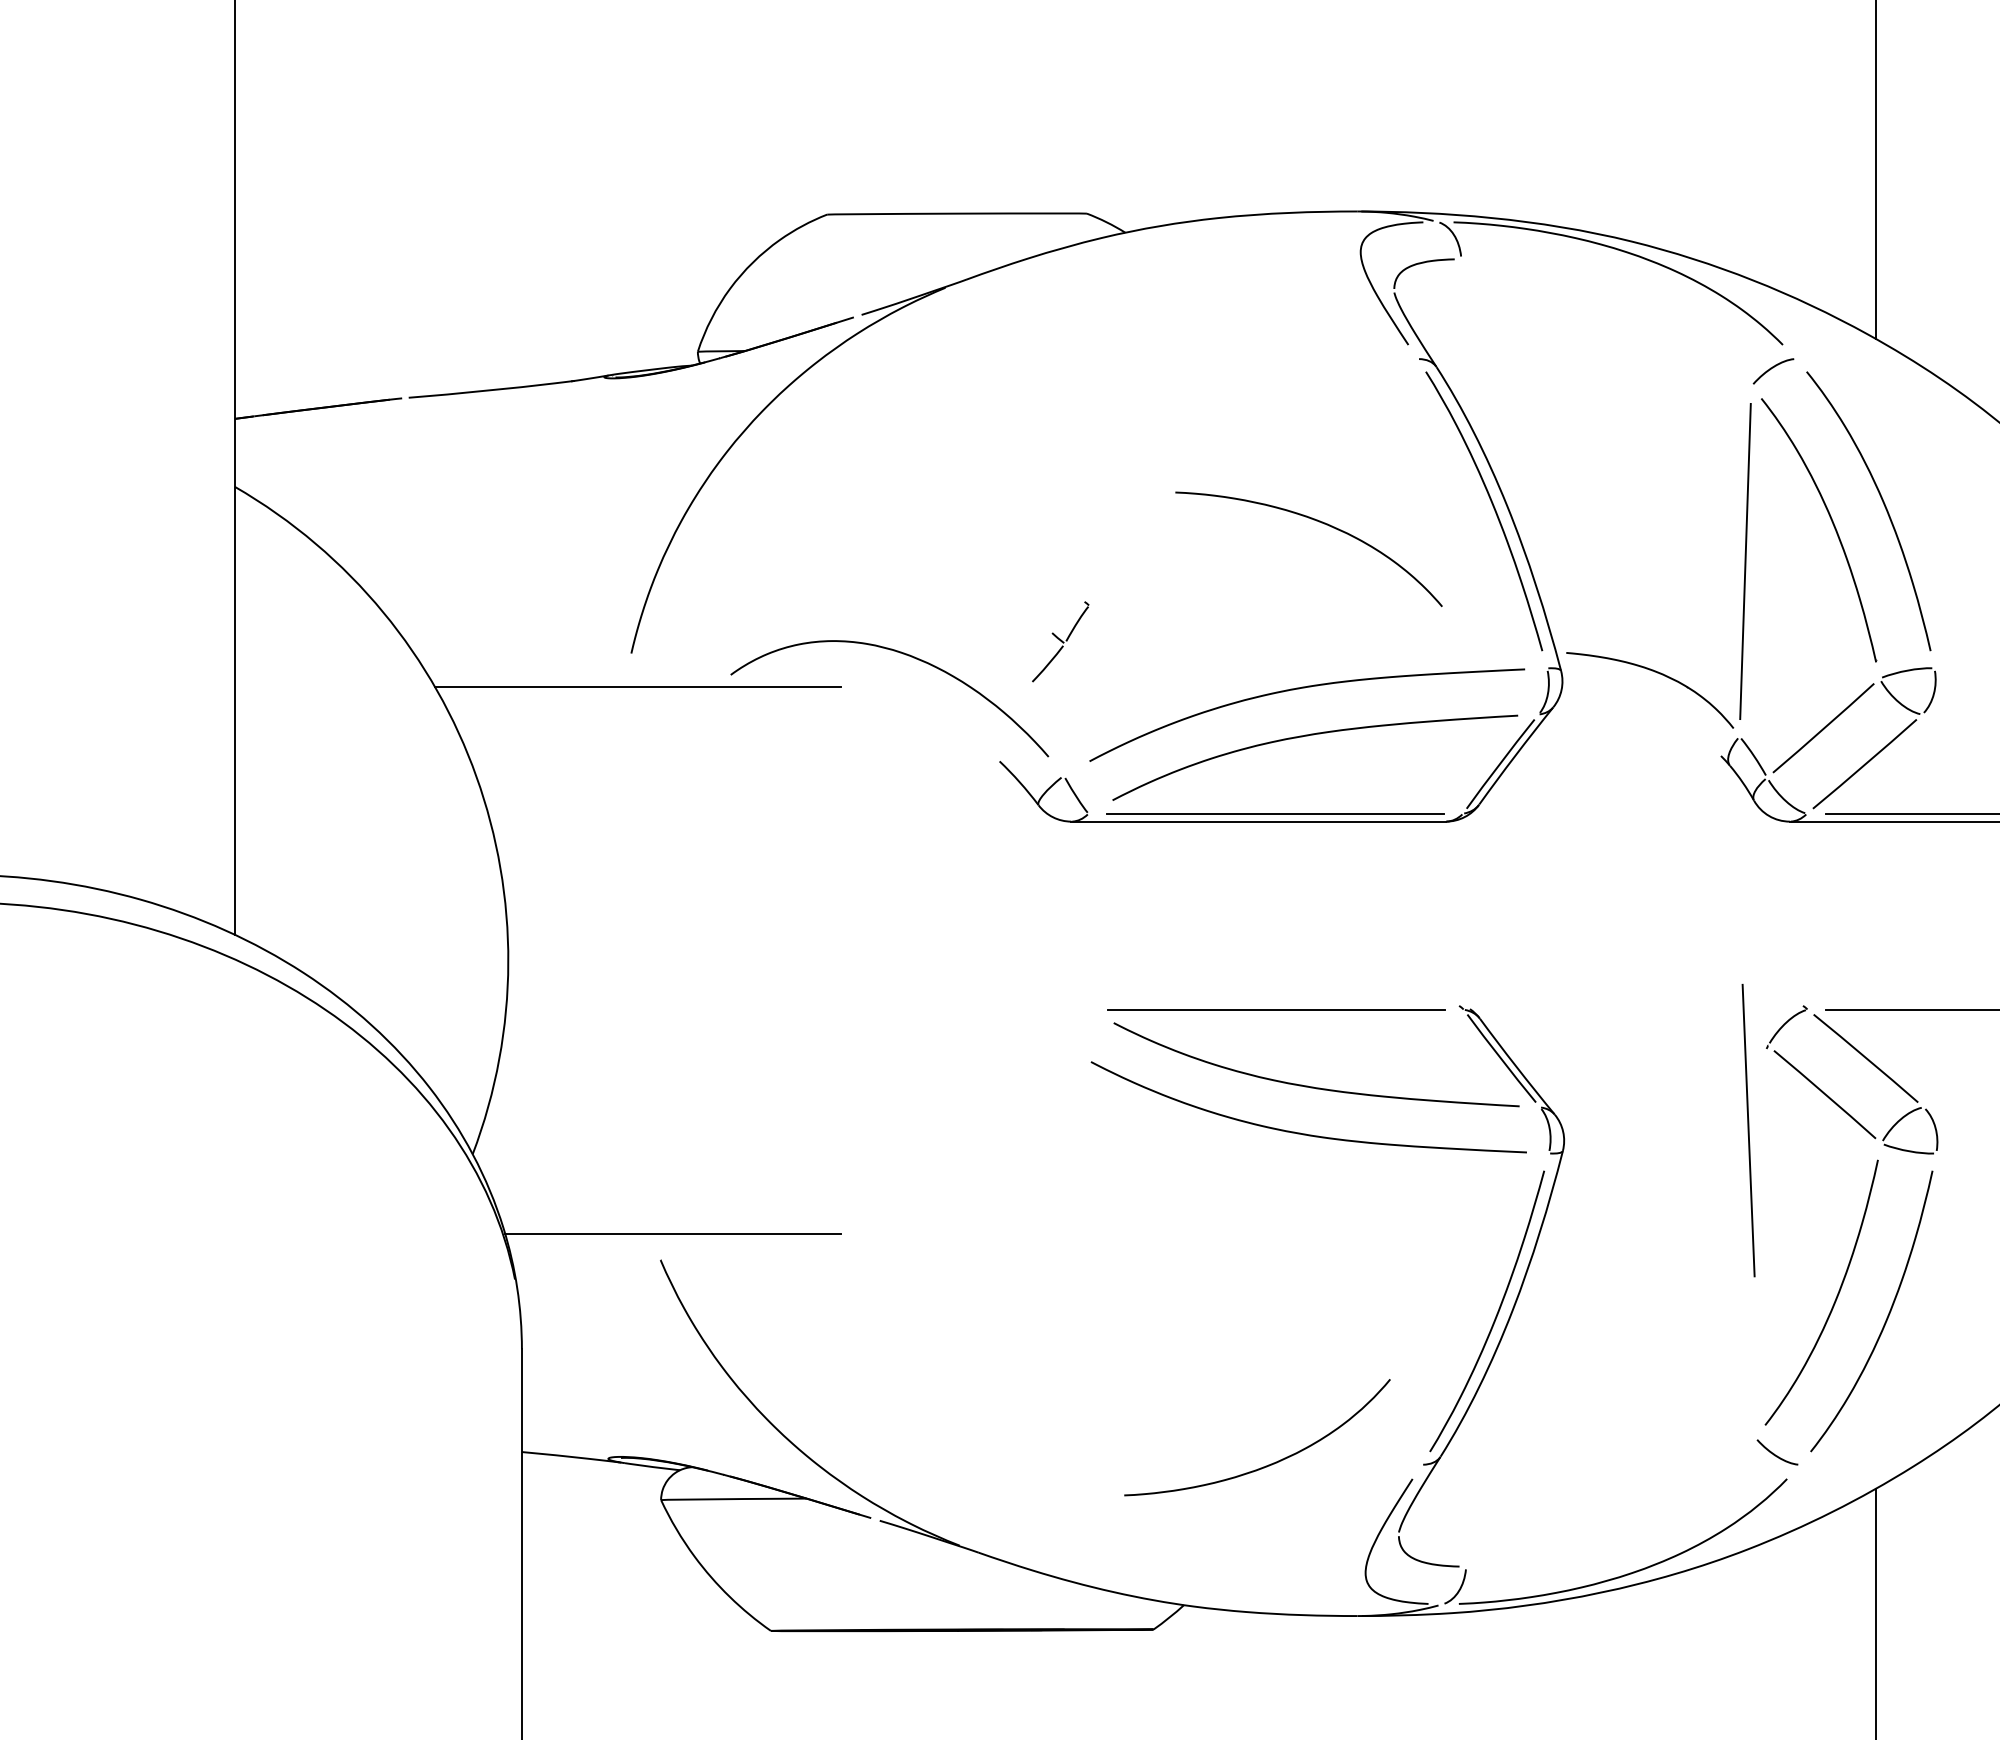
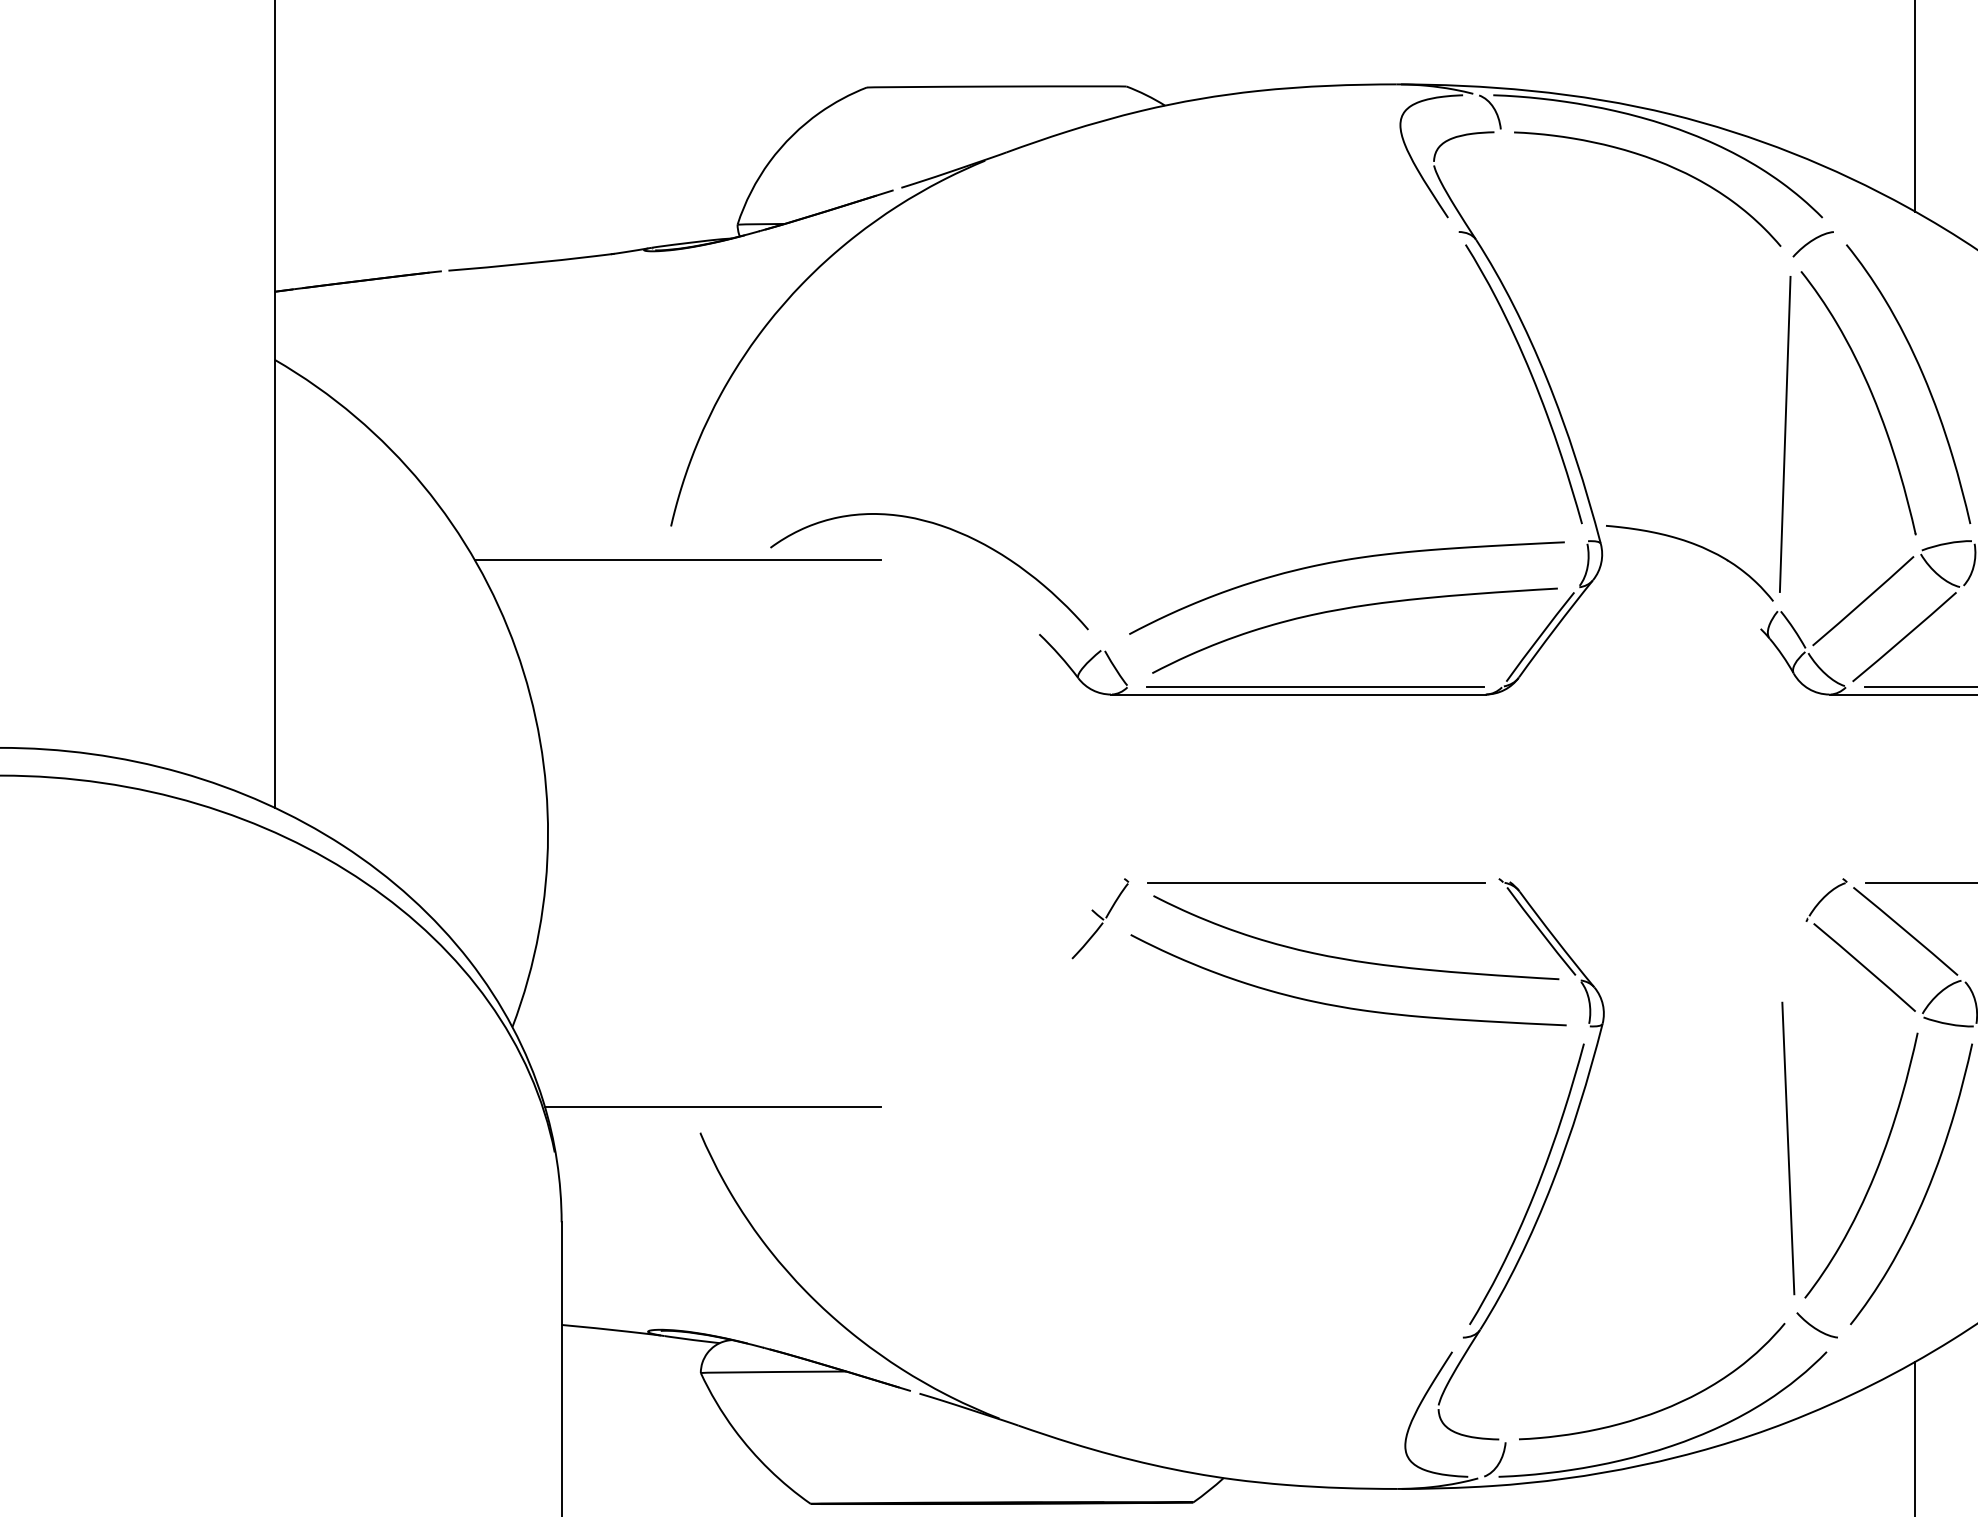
curve: (1321, 523) -> (1660, 163), moved
part: (1060, 641) -> (1100, 918), moved
line: (1748, 1130) -> (1788, 1148), moved
curve: (1270, 1463) -> (1665, 1407), moved

